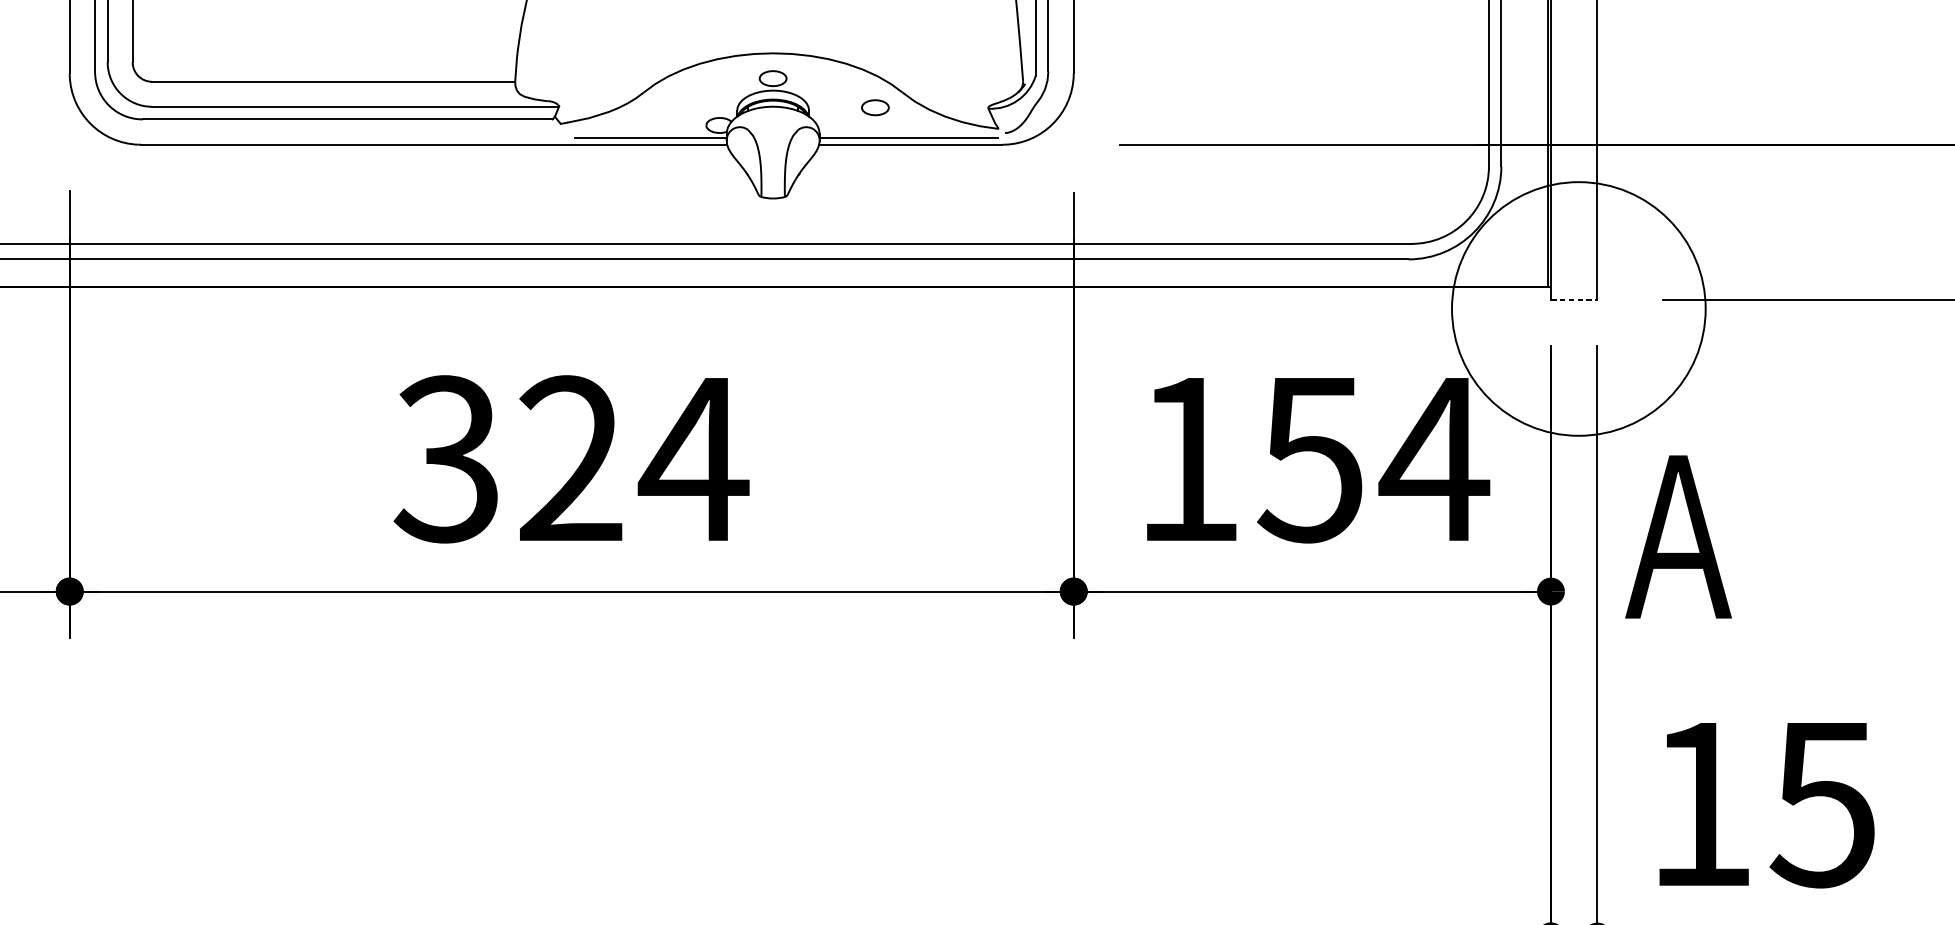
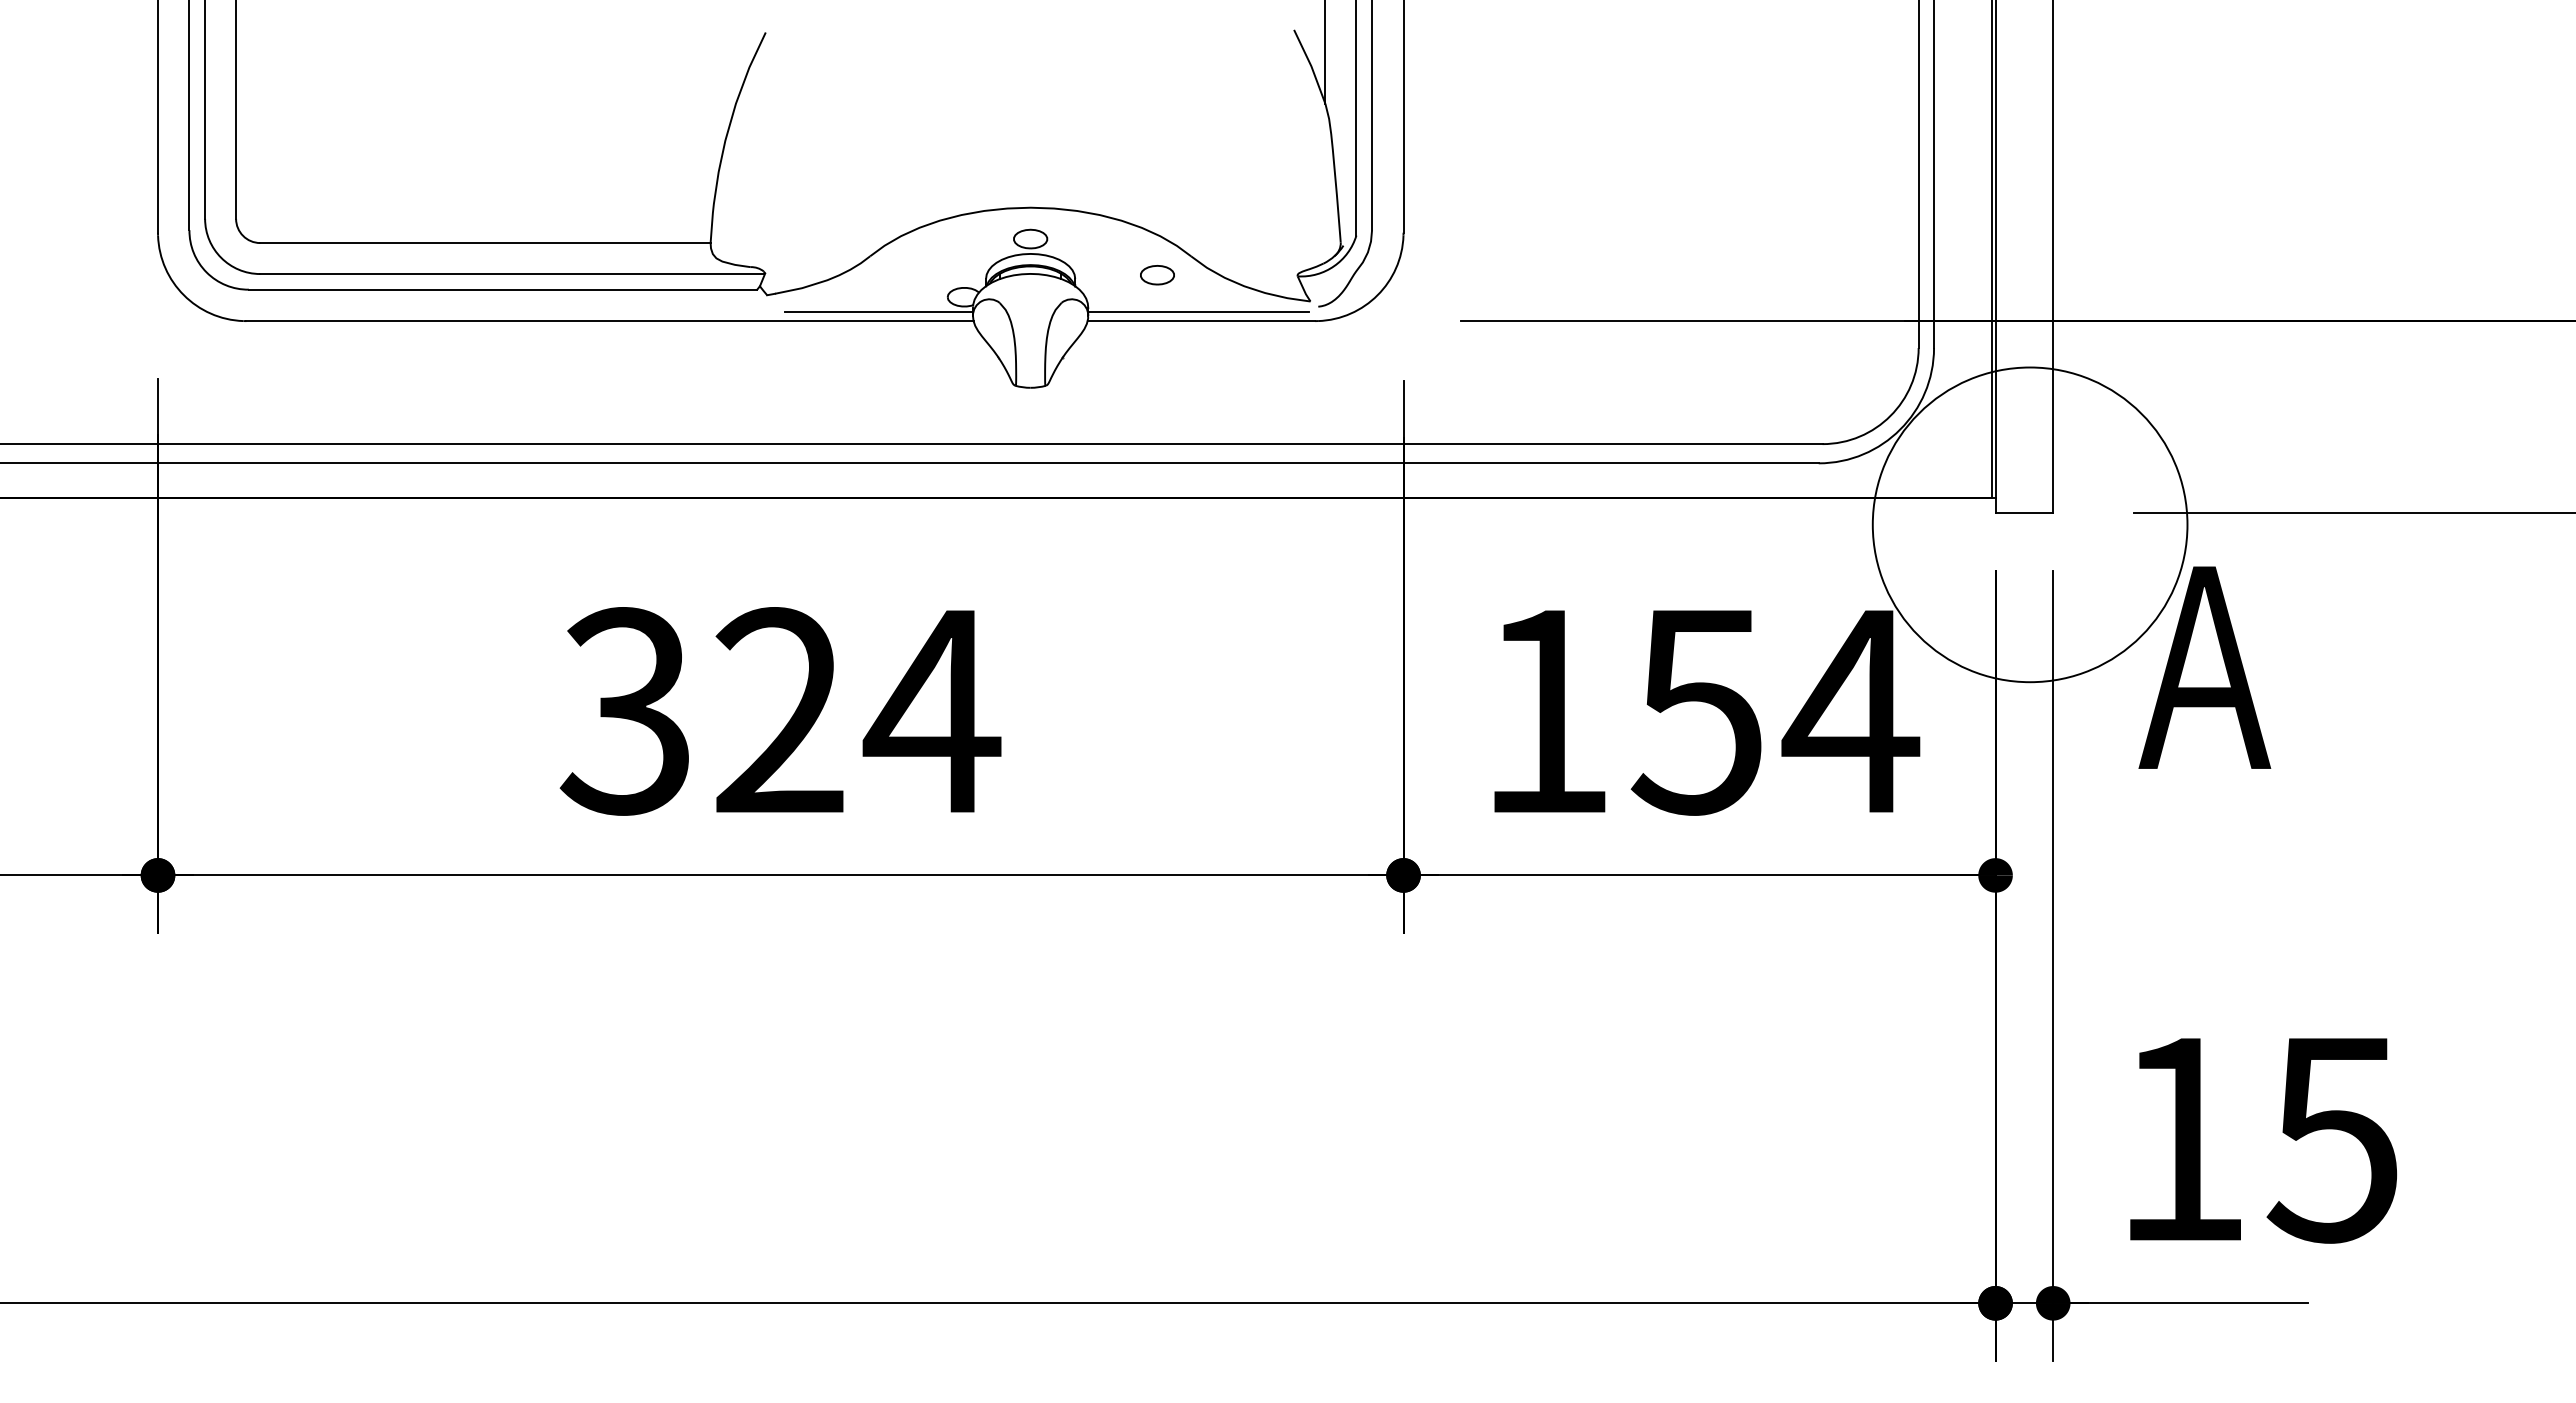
line: (1574, 299) -> (2024, 513), dashed -> solid
text: (1678, 536) -> (2204, 667), moved

